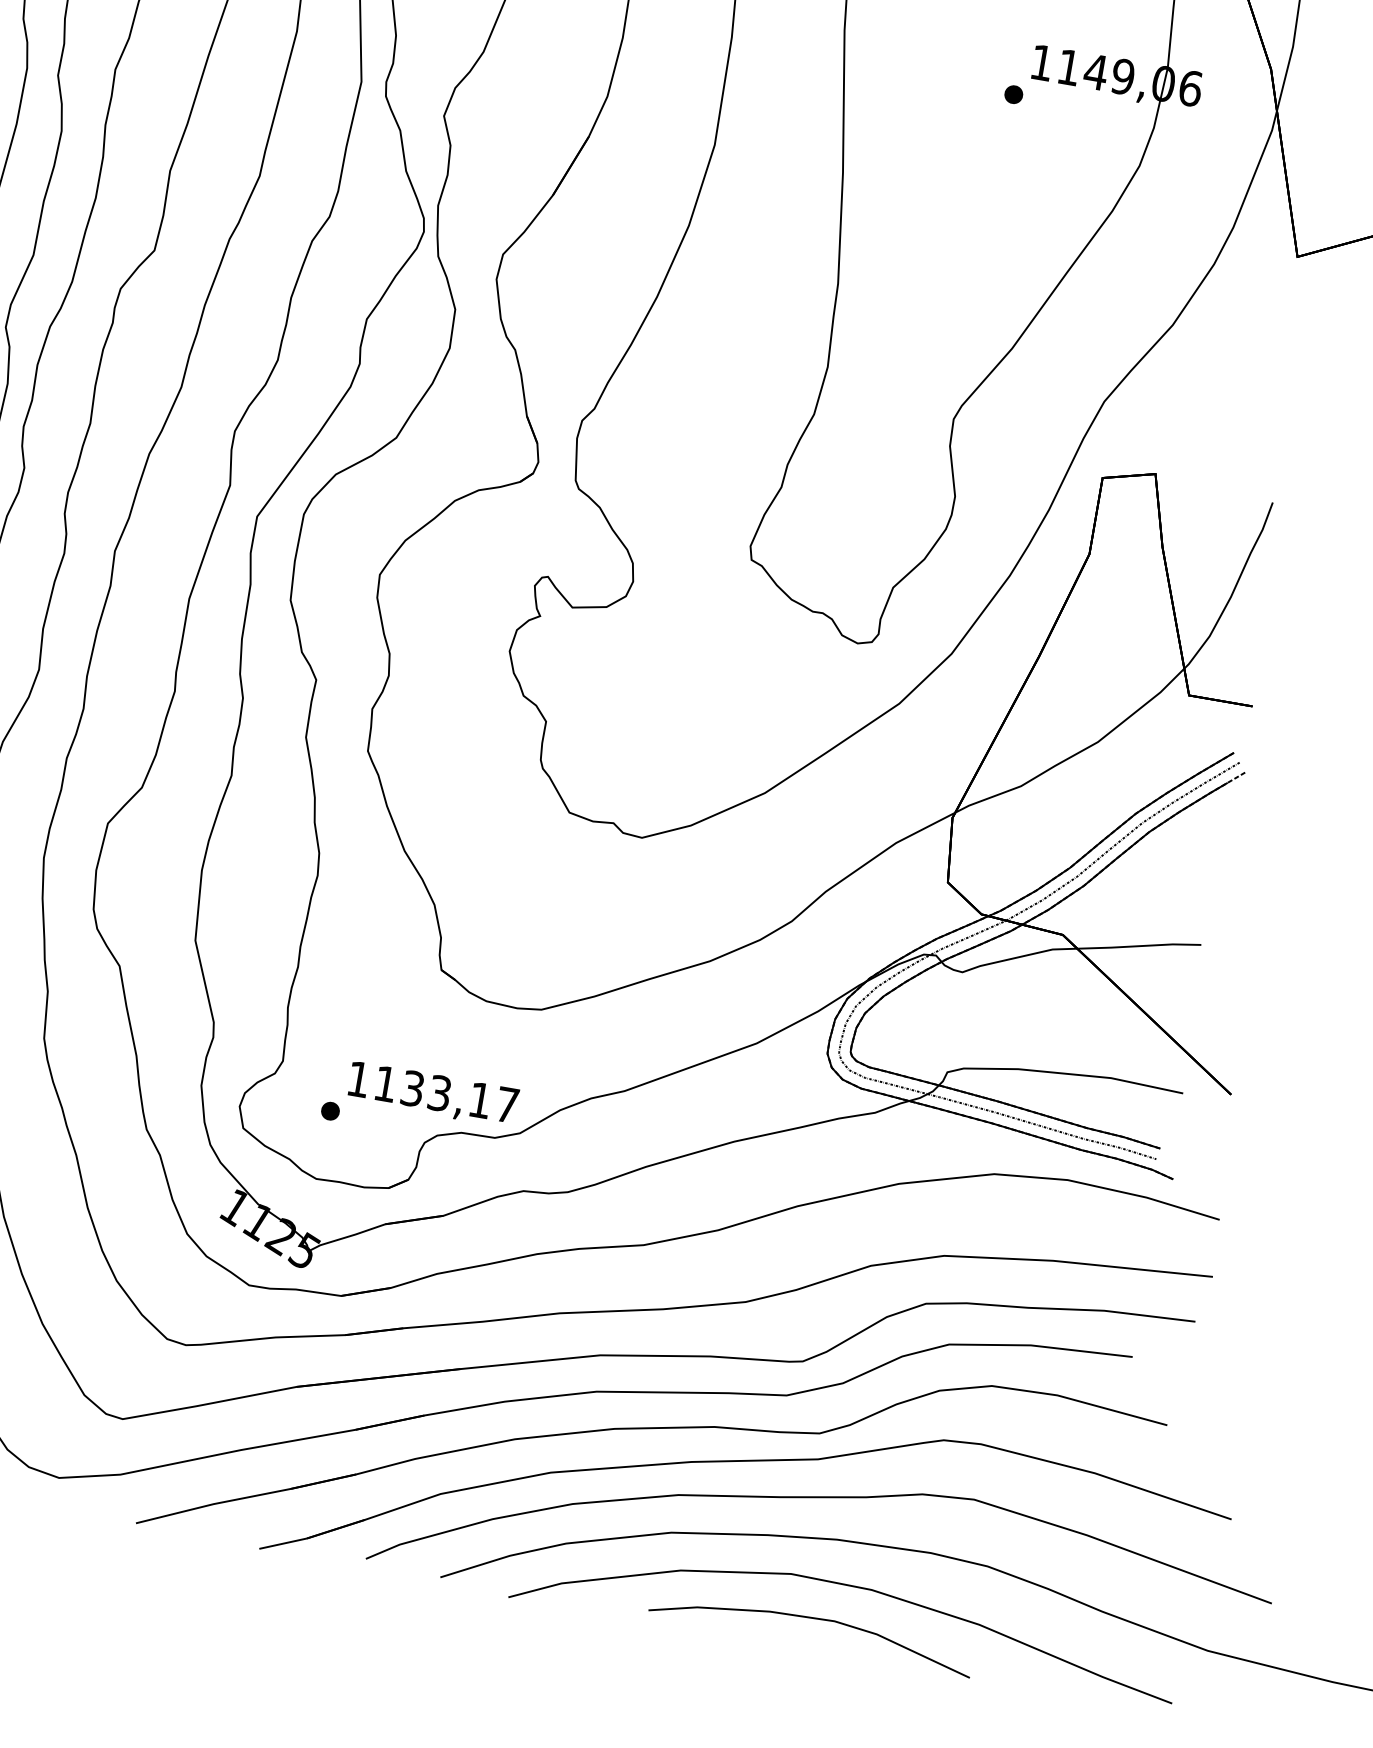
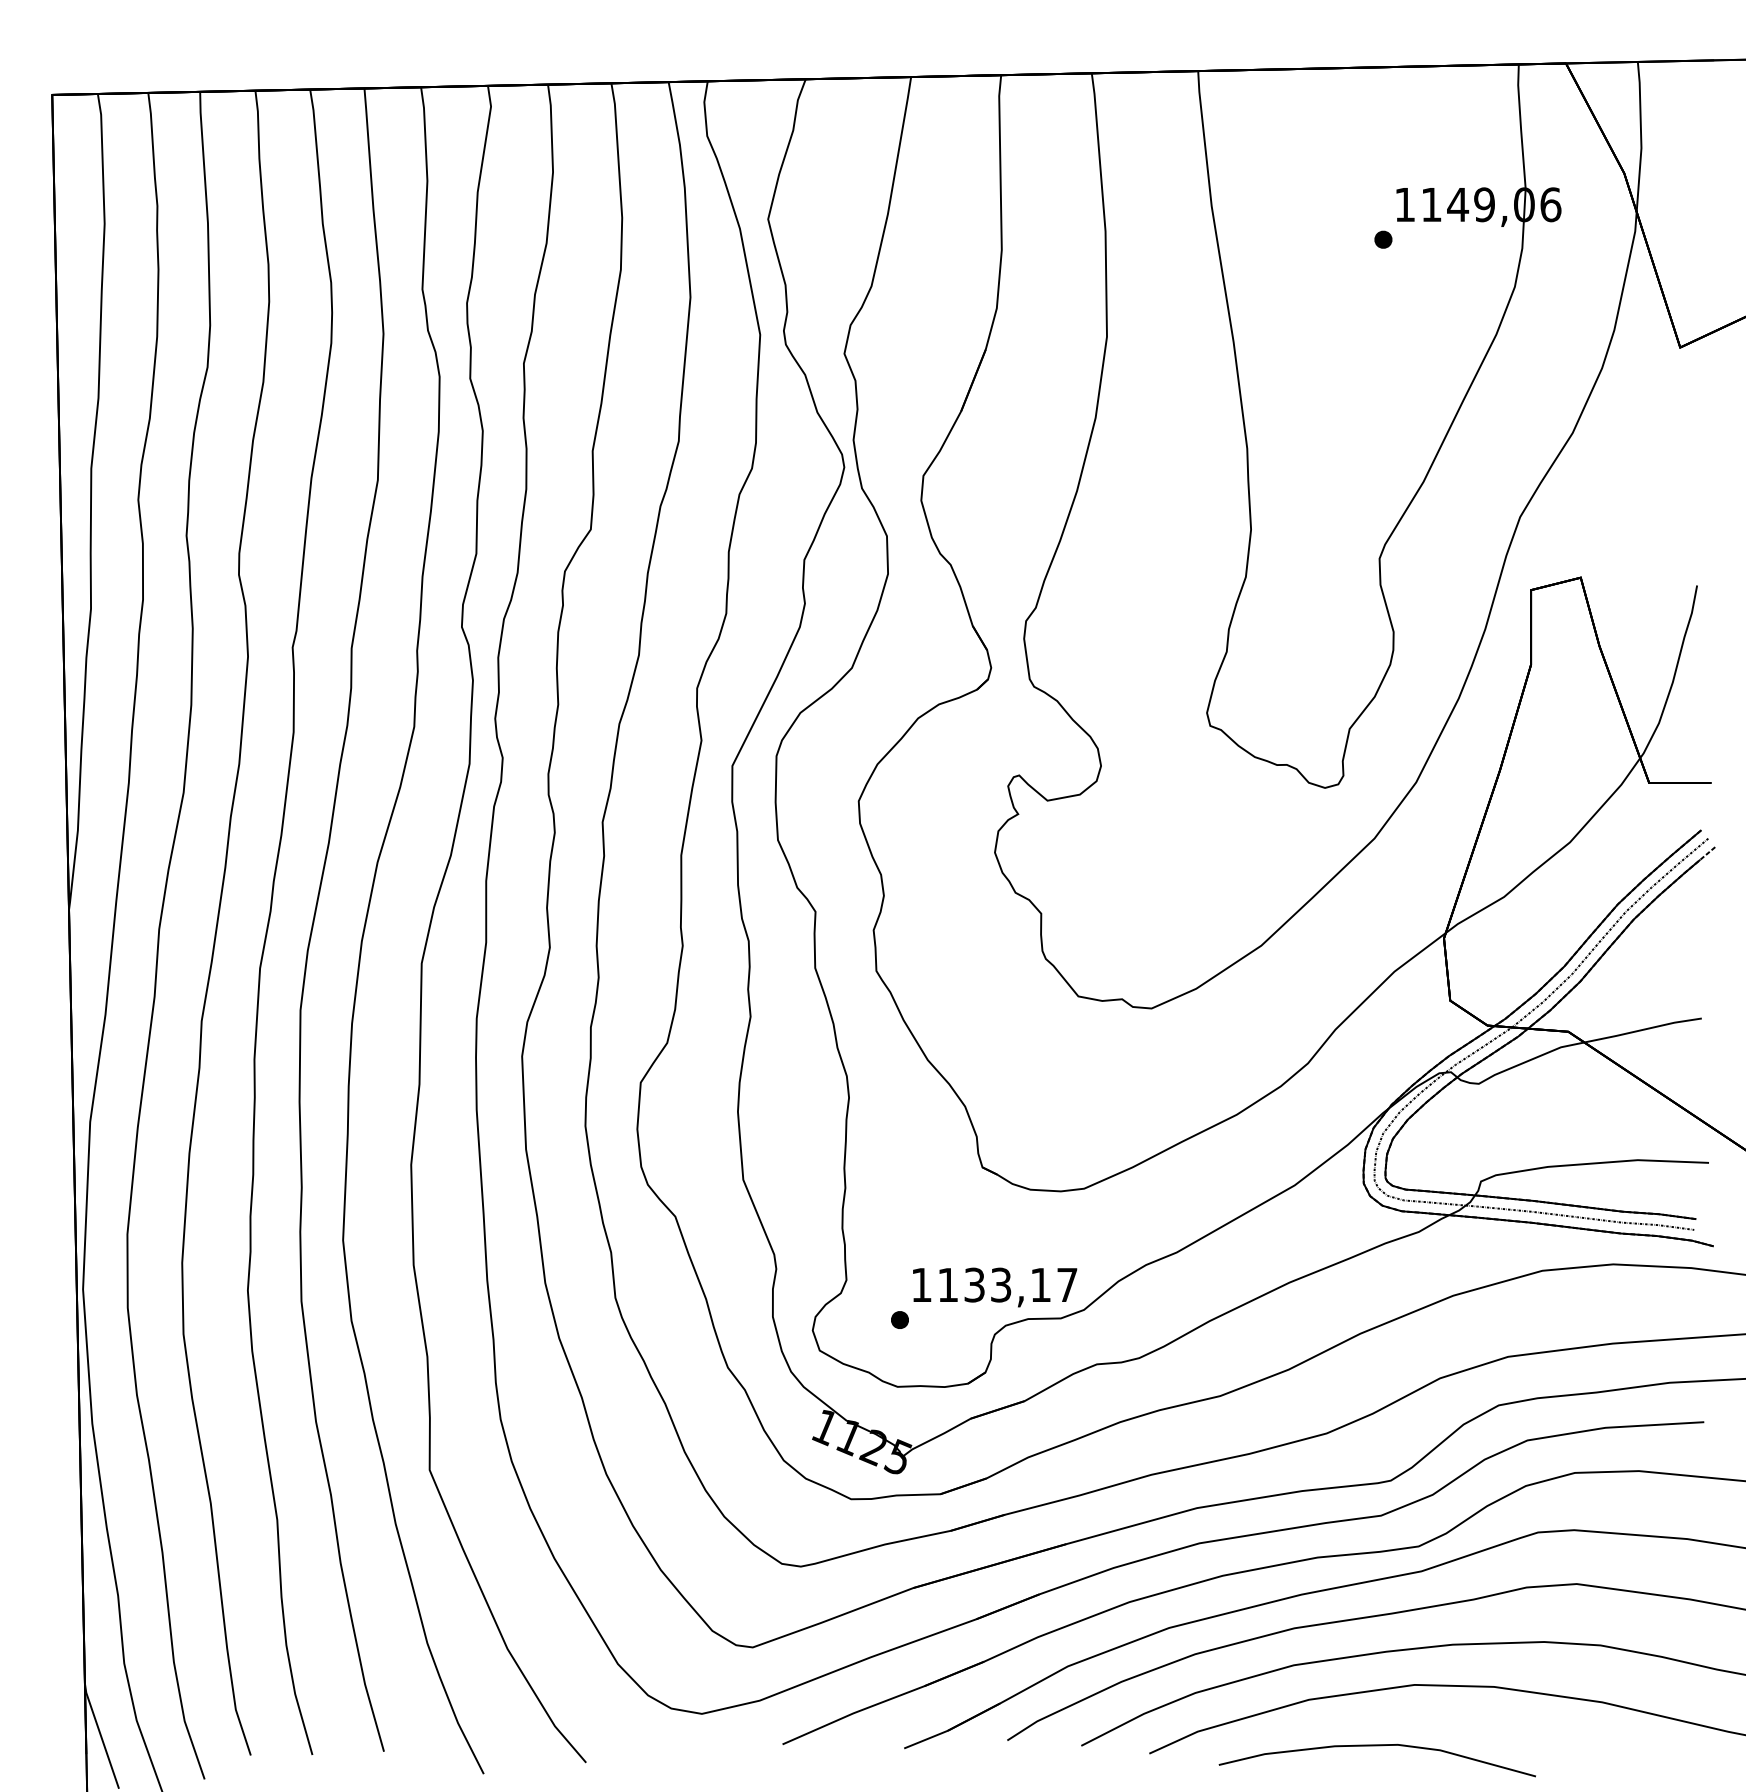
part: (812, 1619) -> (1376, 1746), moved

